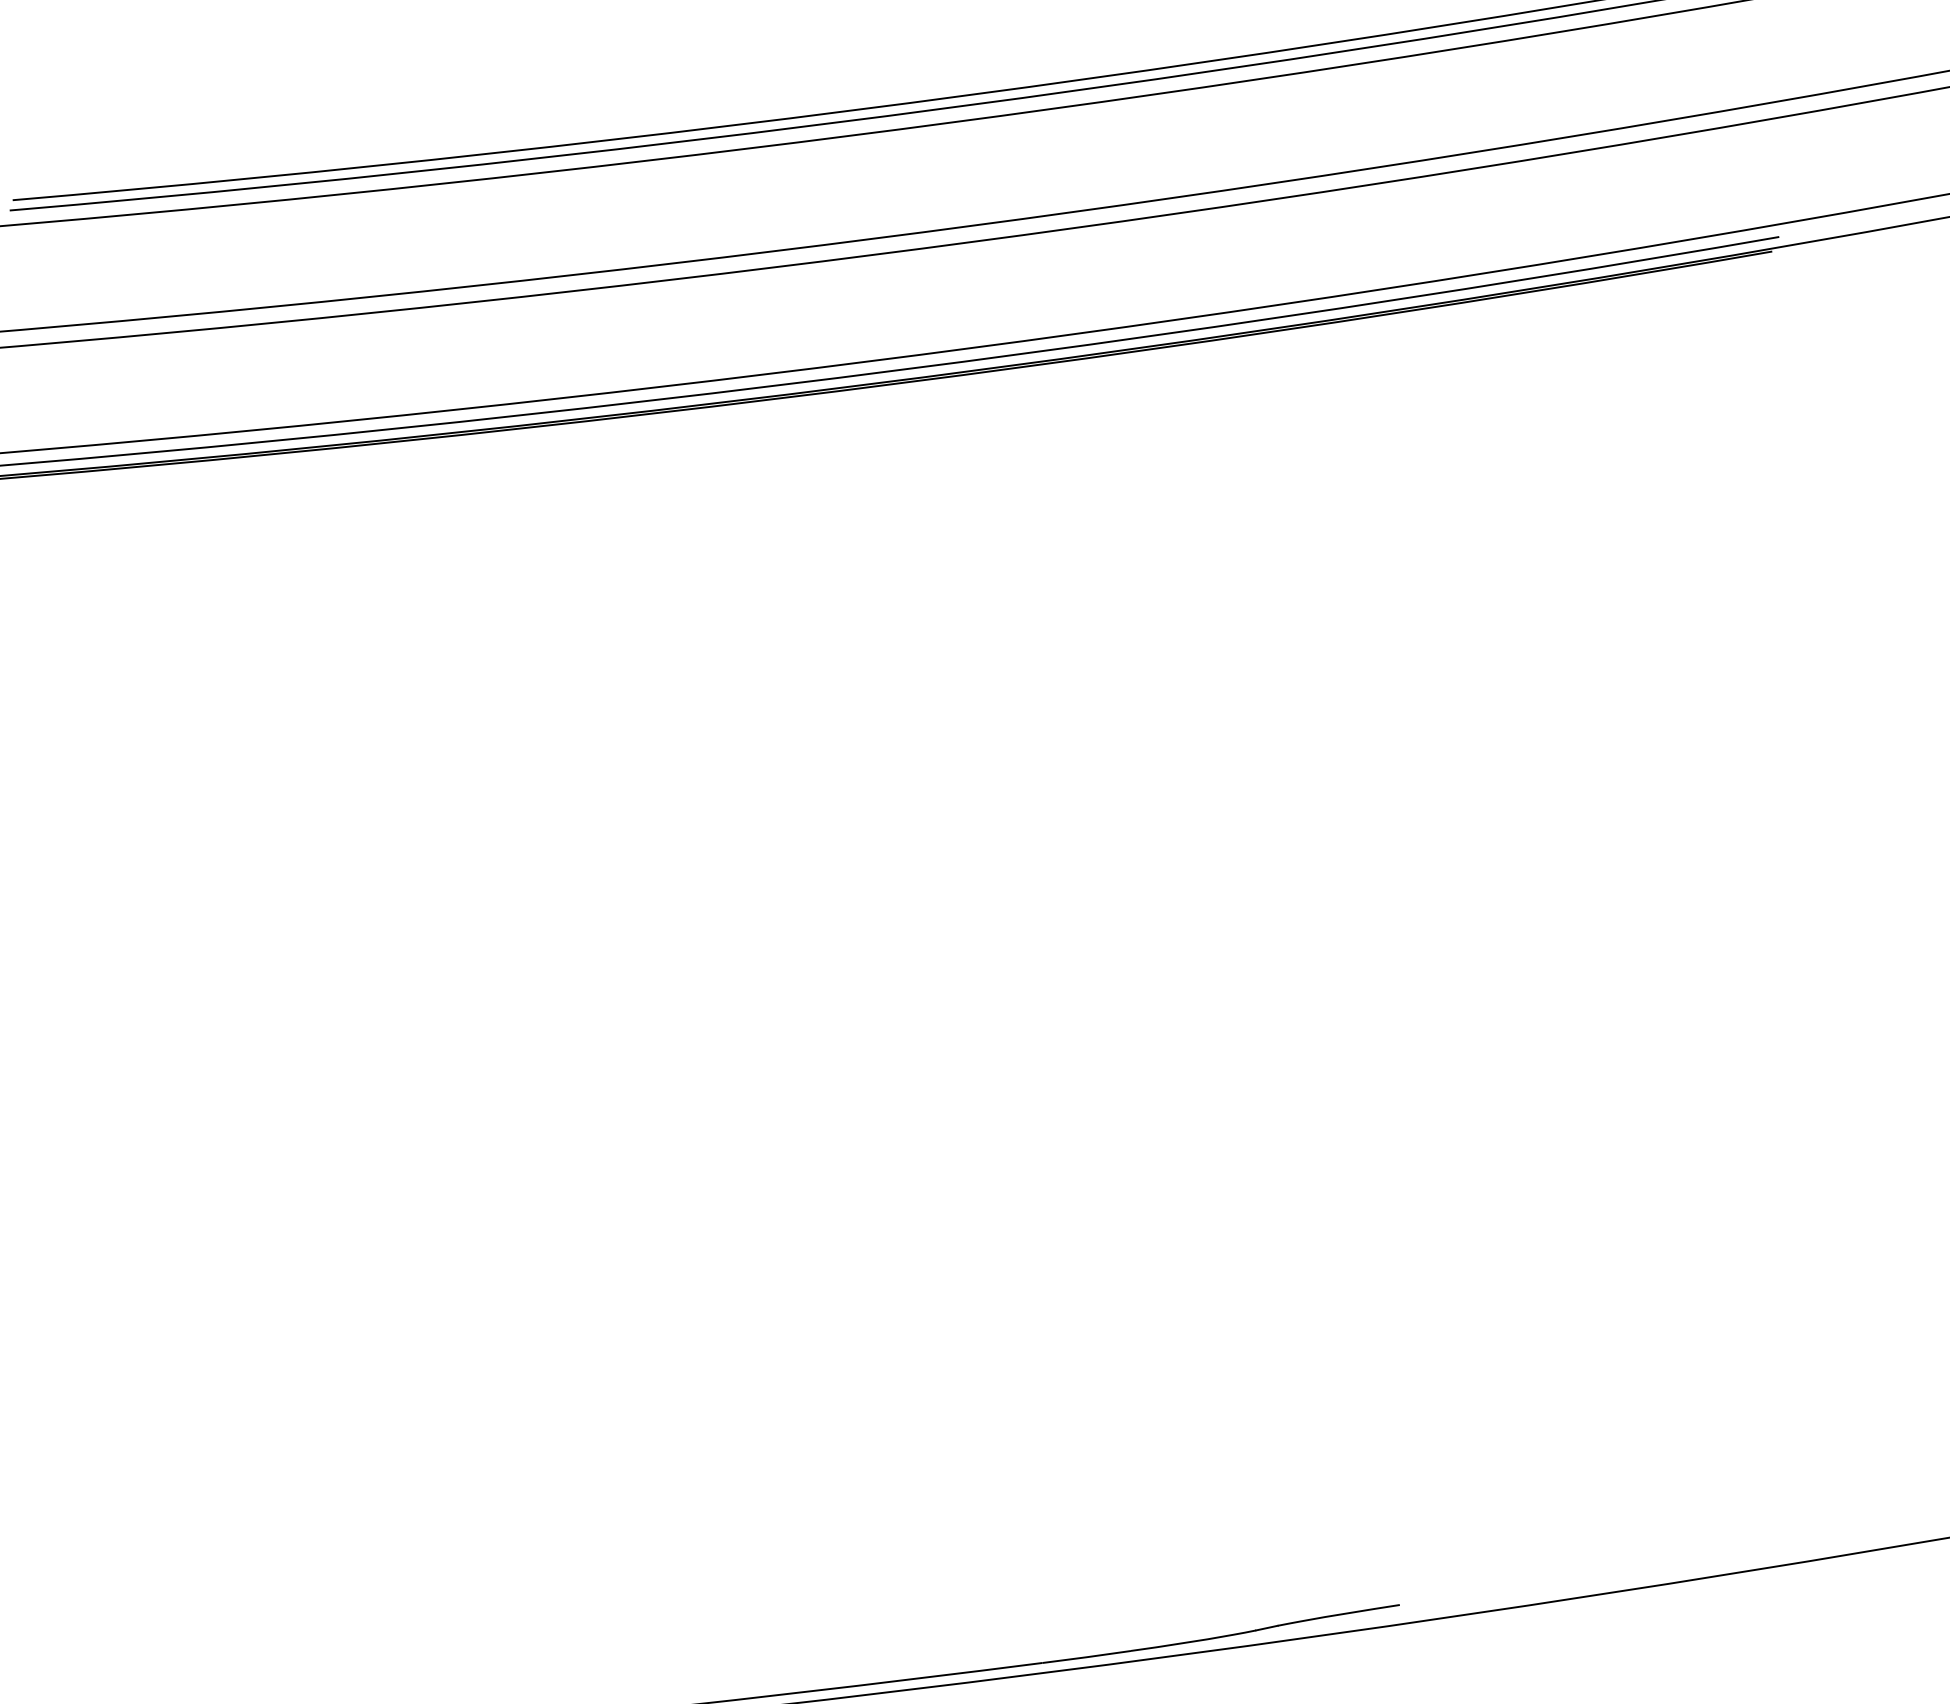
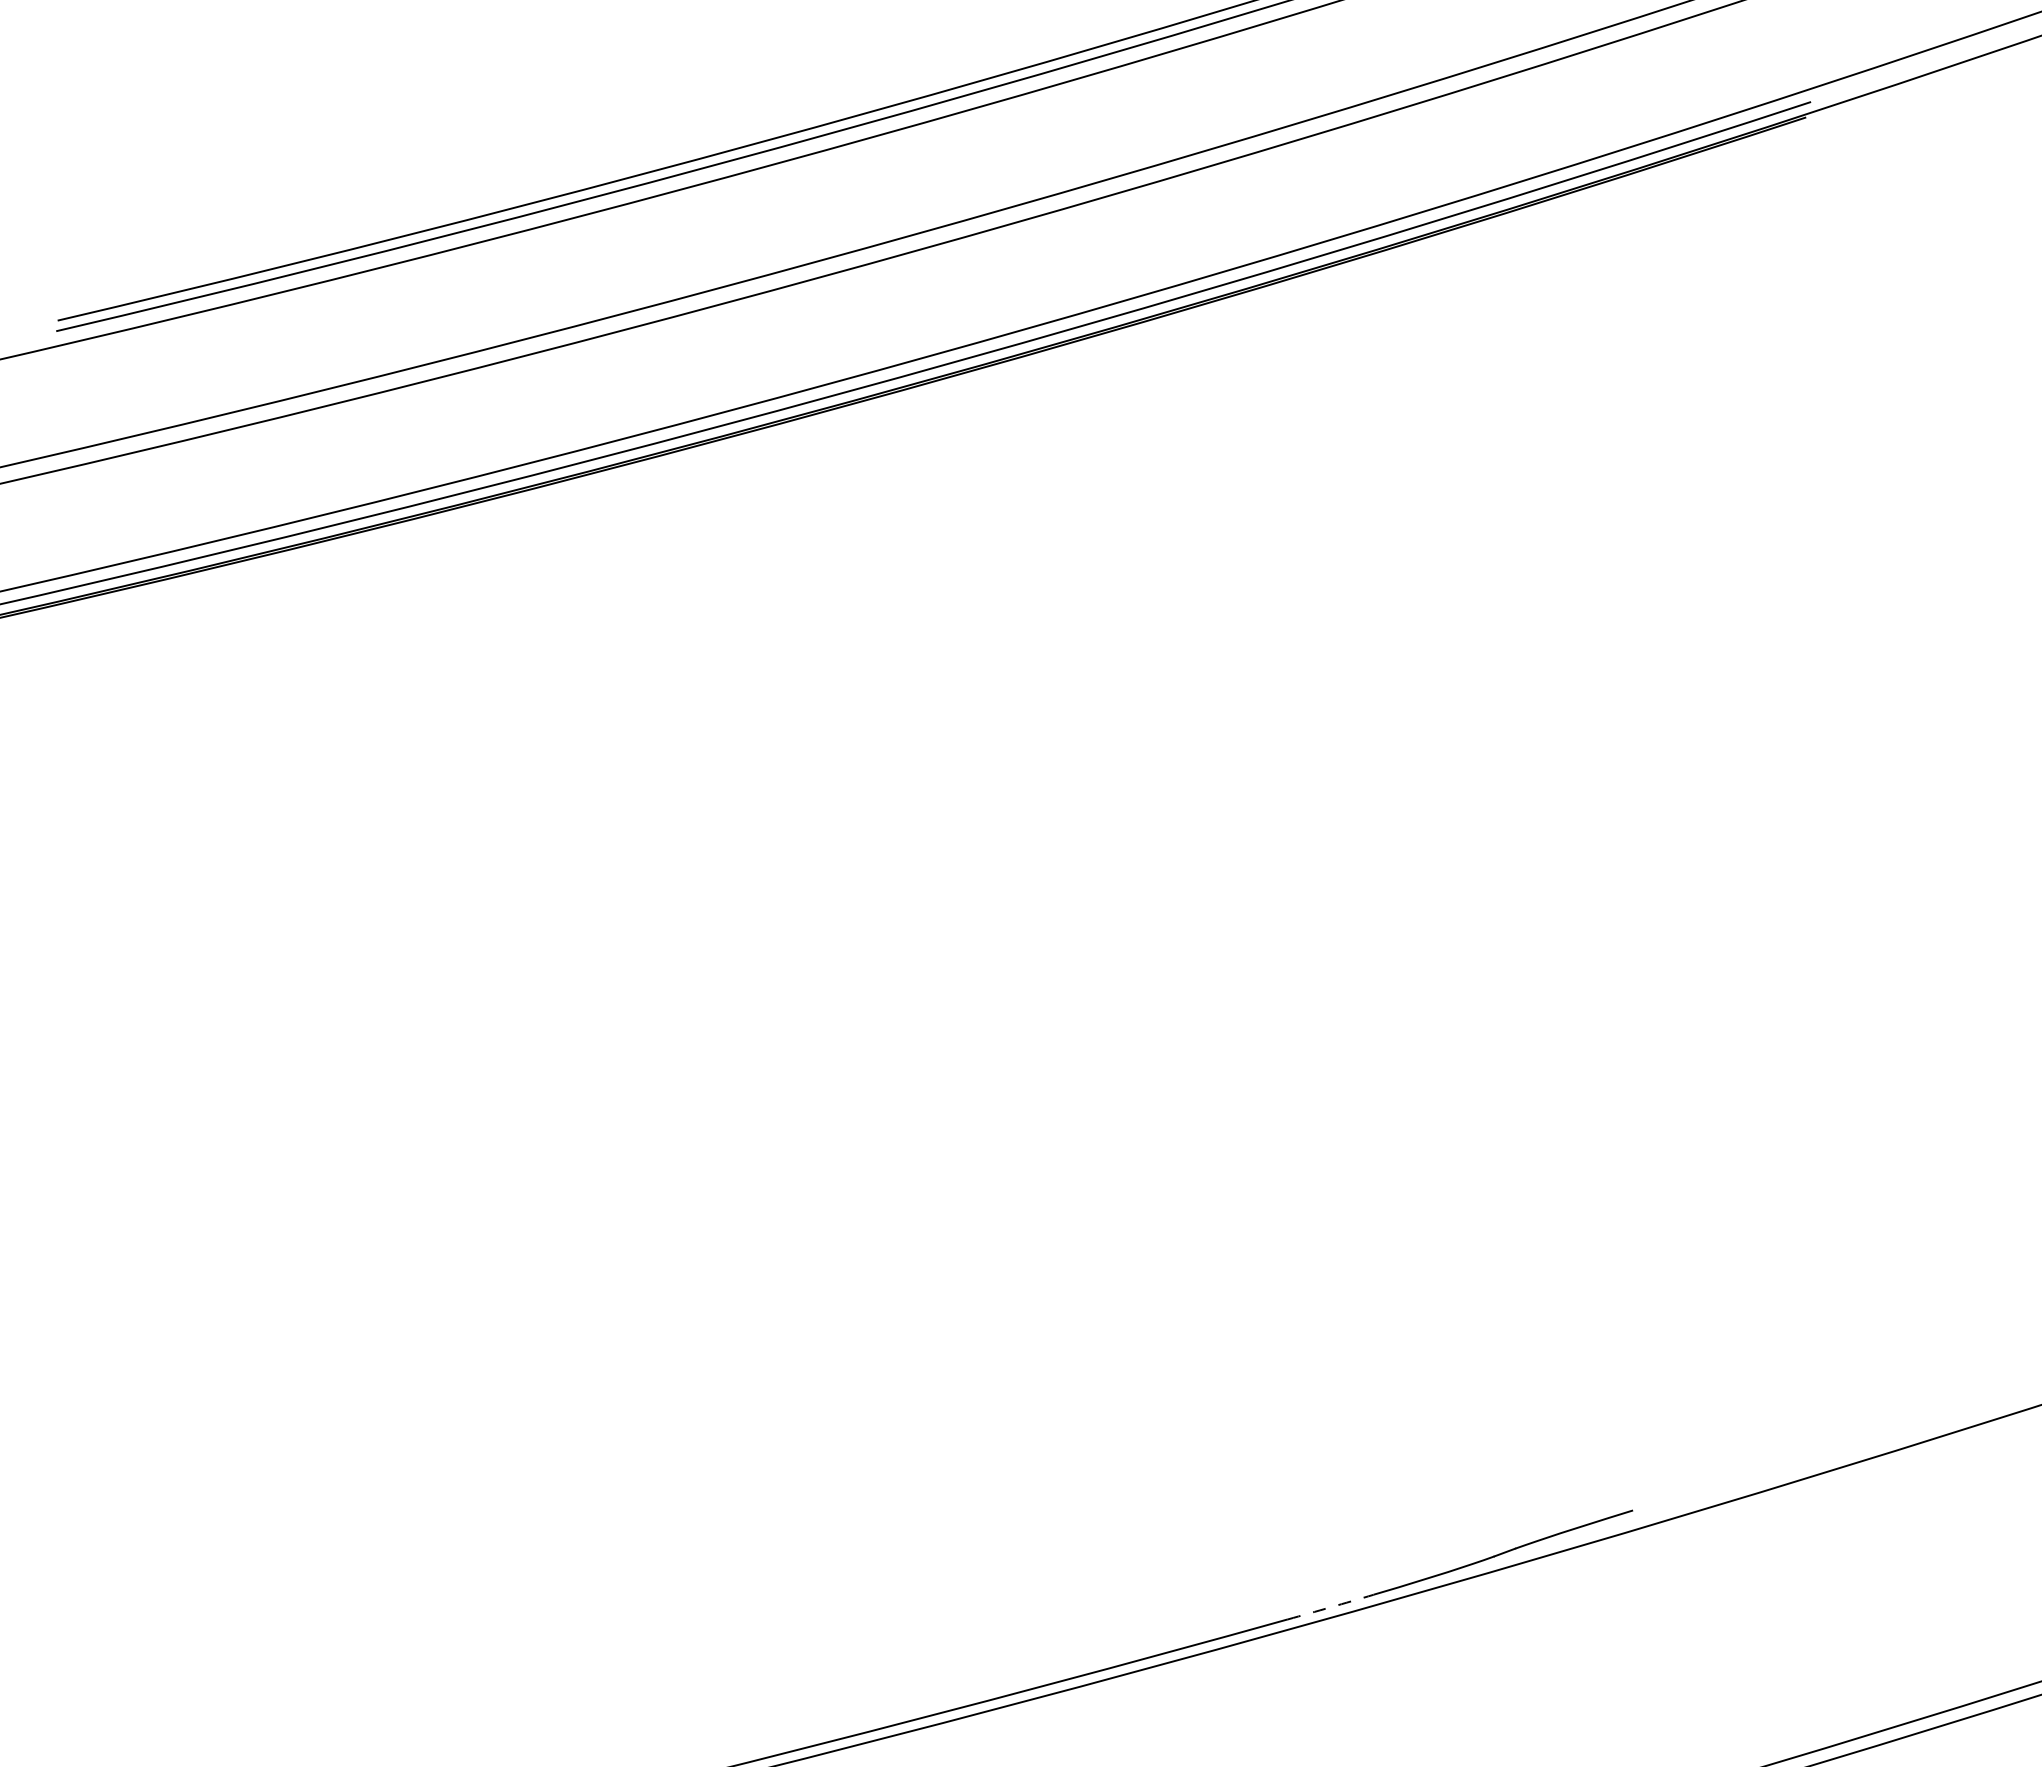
arc: (1086, 1657) -> (1330, 1607), solid -> dashed

